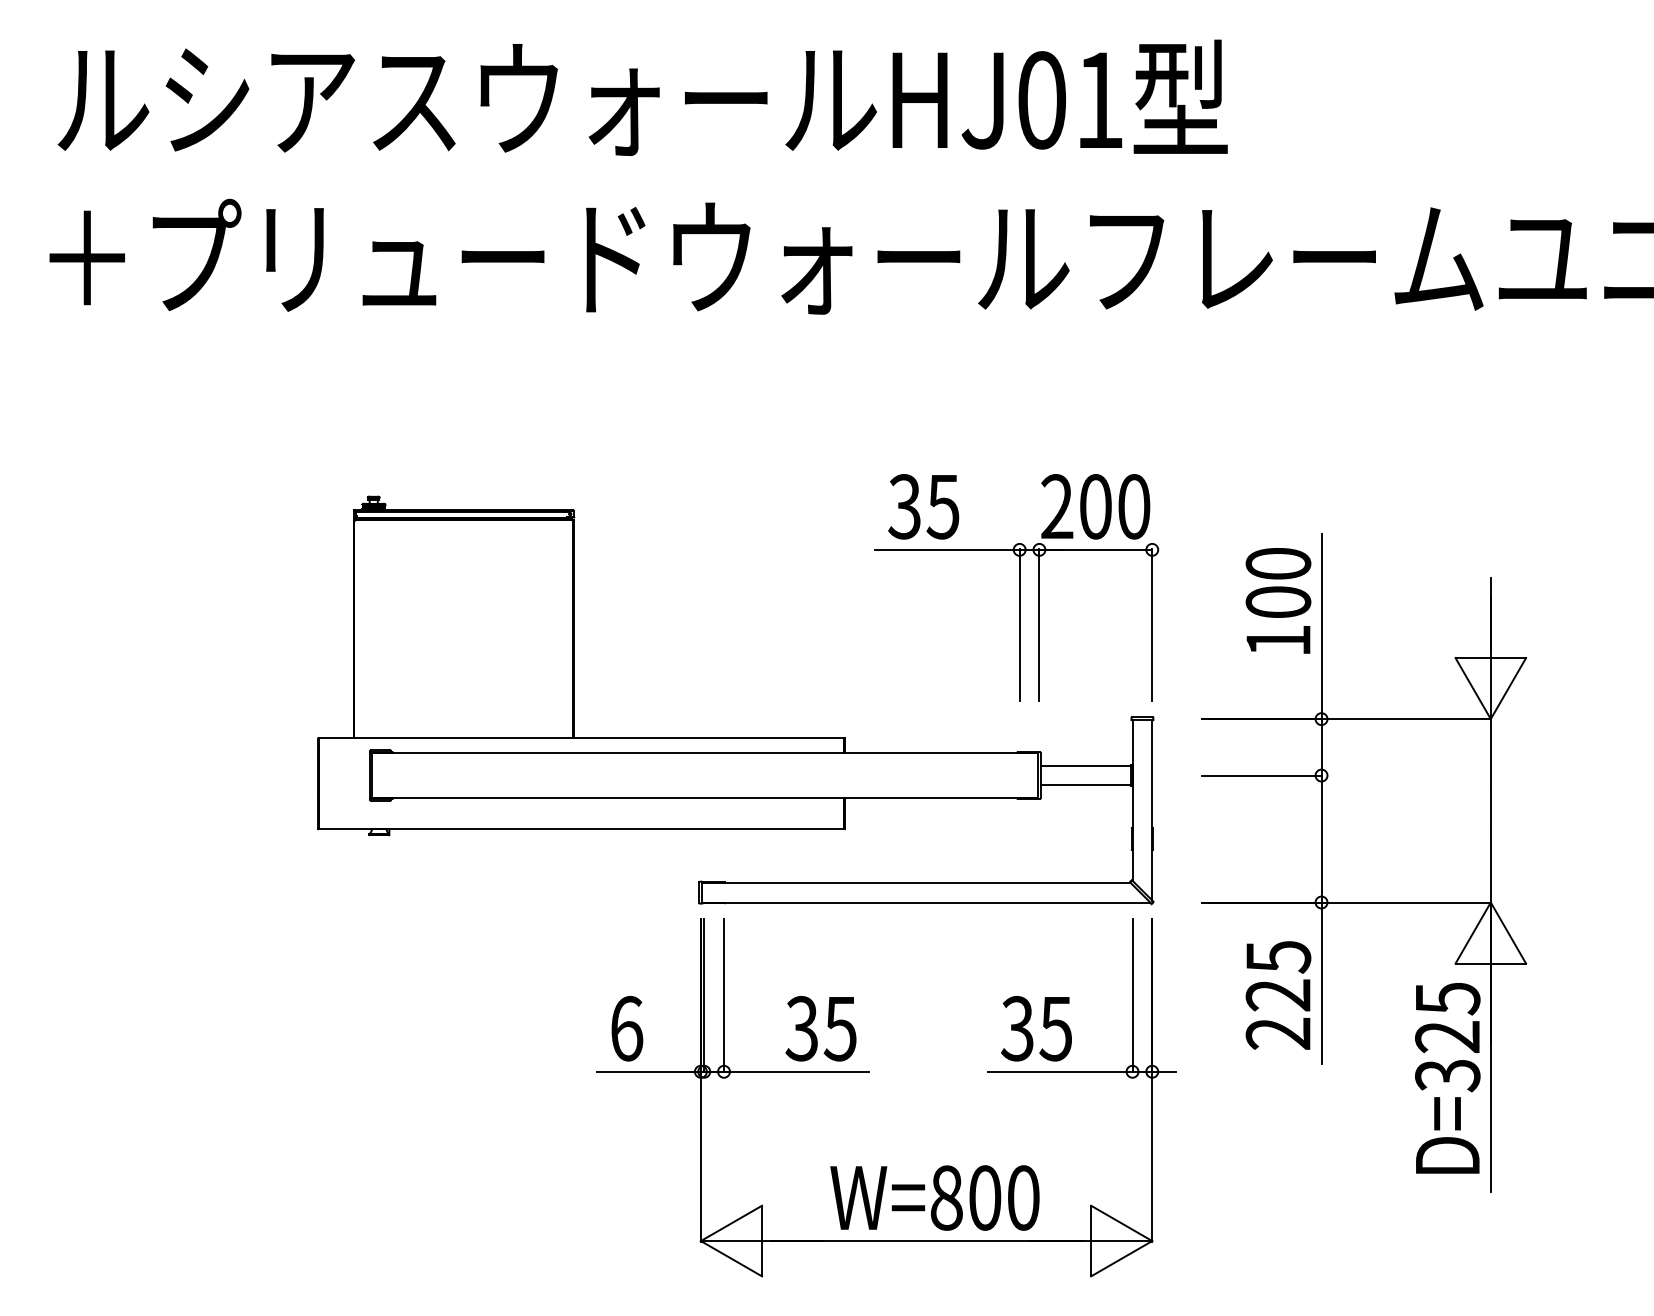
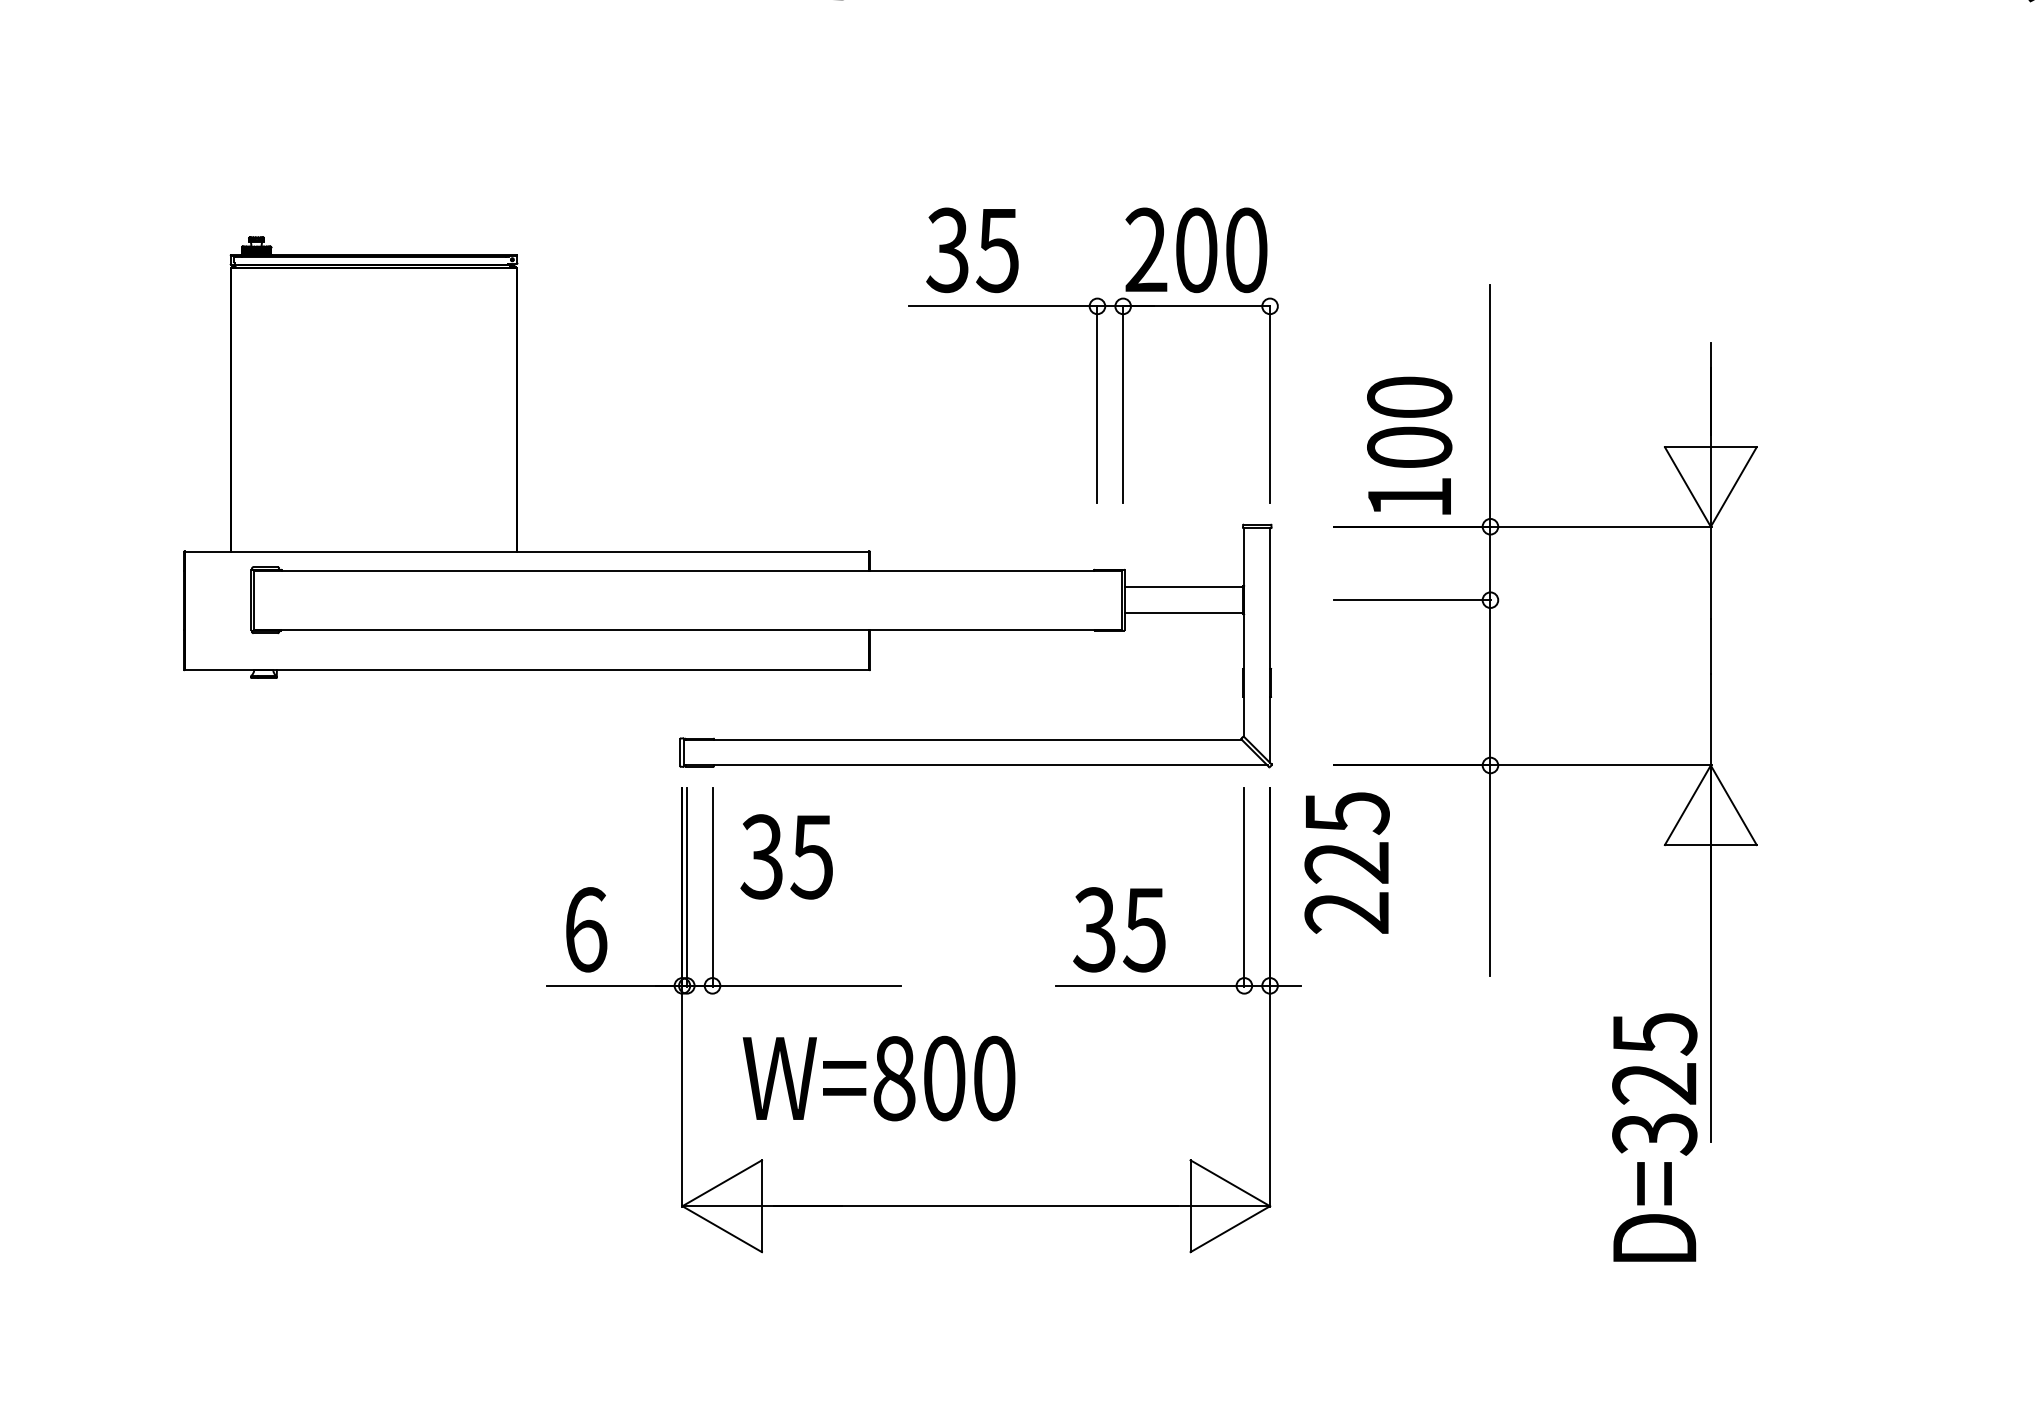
text: (1278, 600) -> (1409, 445), moved
text: (1278, 995) -> (1347, 863), moved
text: (820, 1028) -> (786, 856), moved
text: (1447, 1078) -> (1654, 1137), moved
text: (934, 1197) -> (878, 1077), moved

